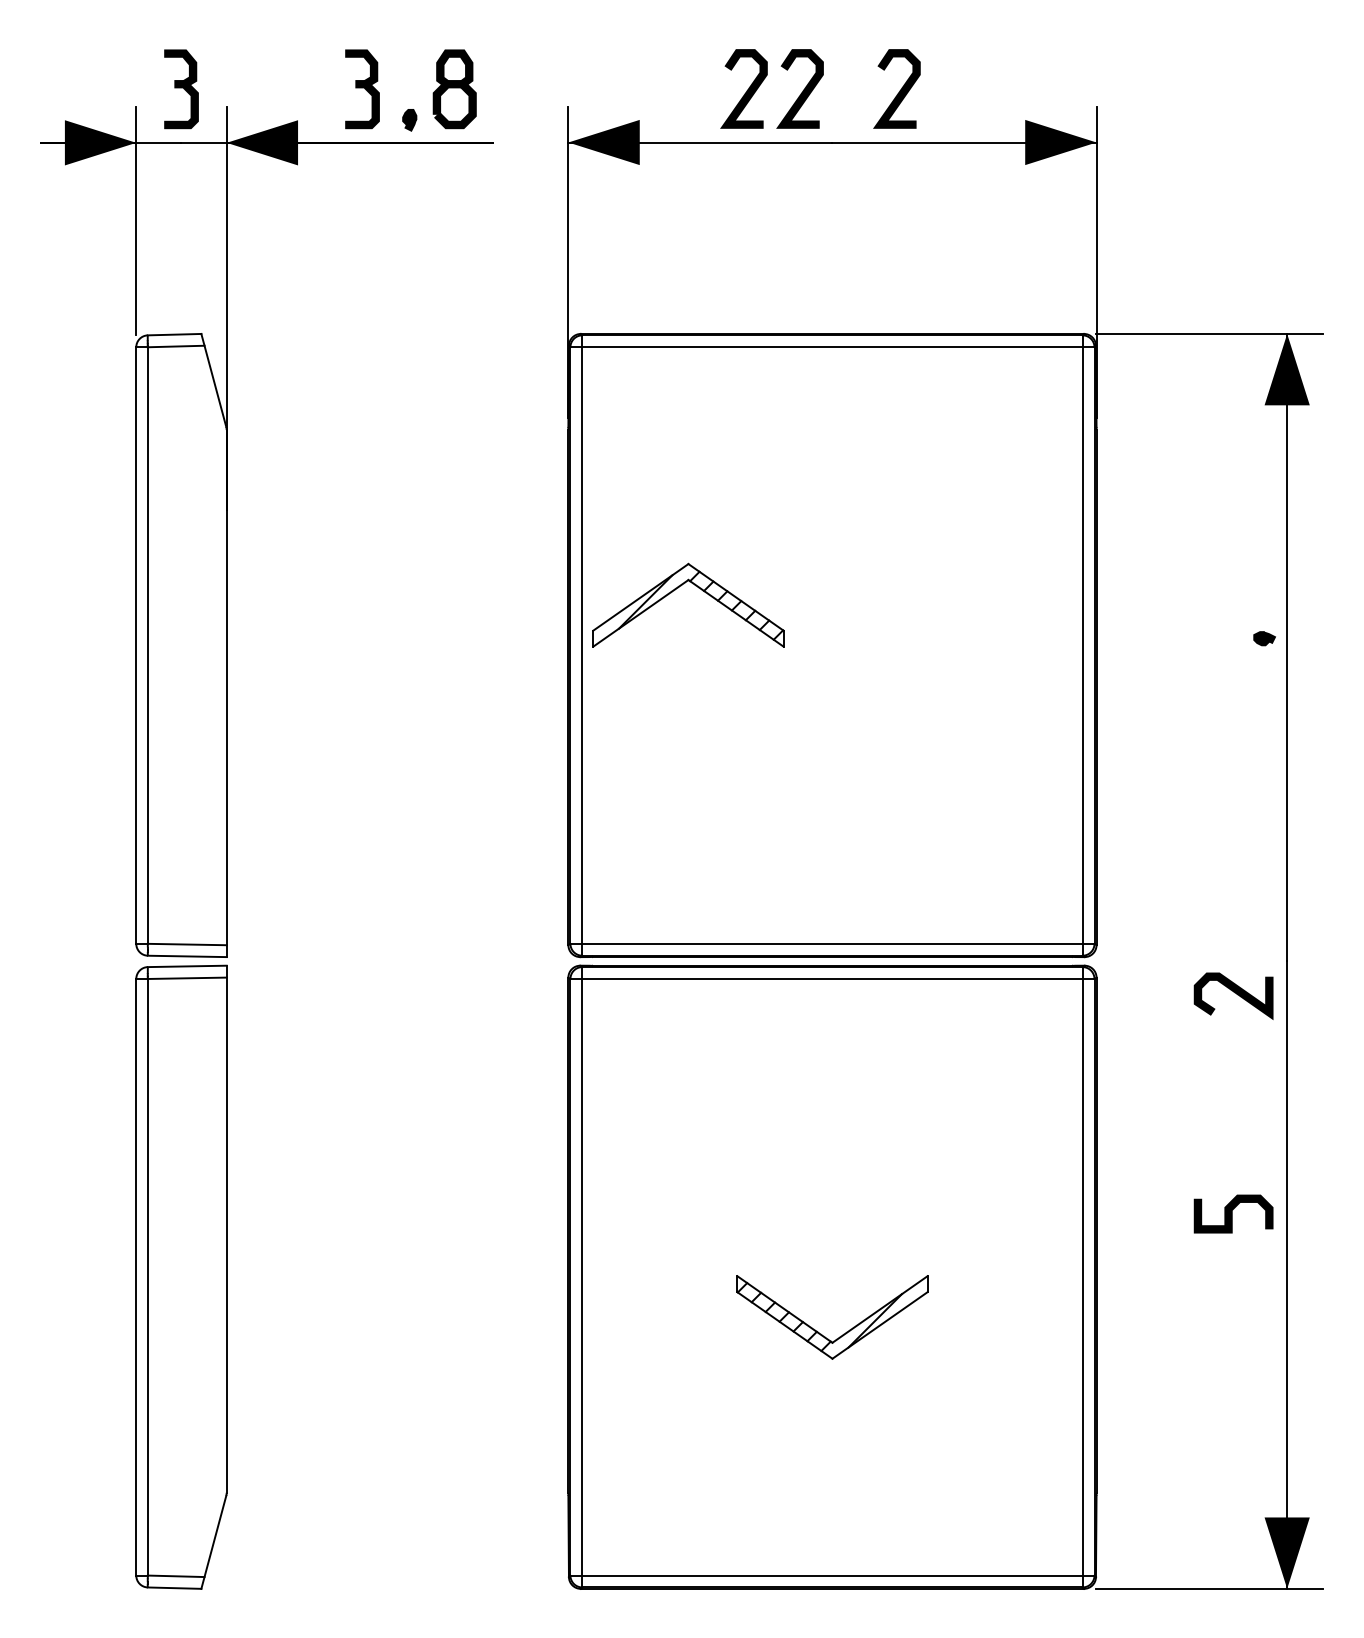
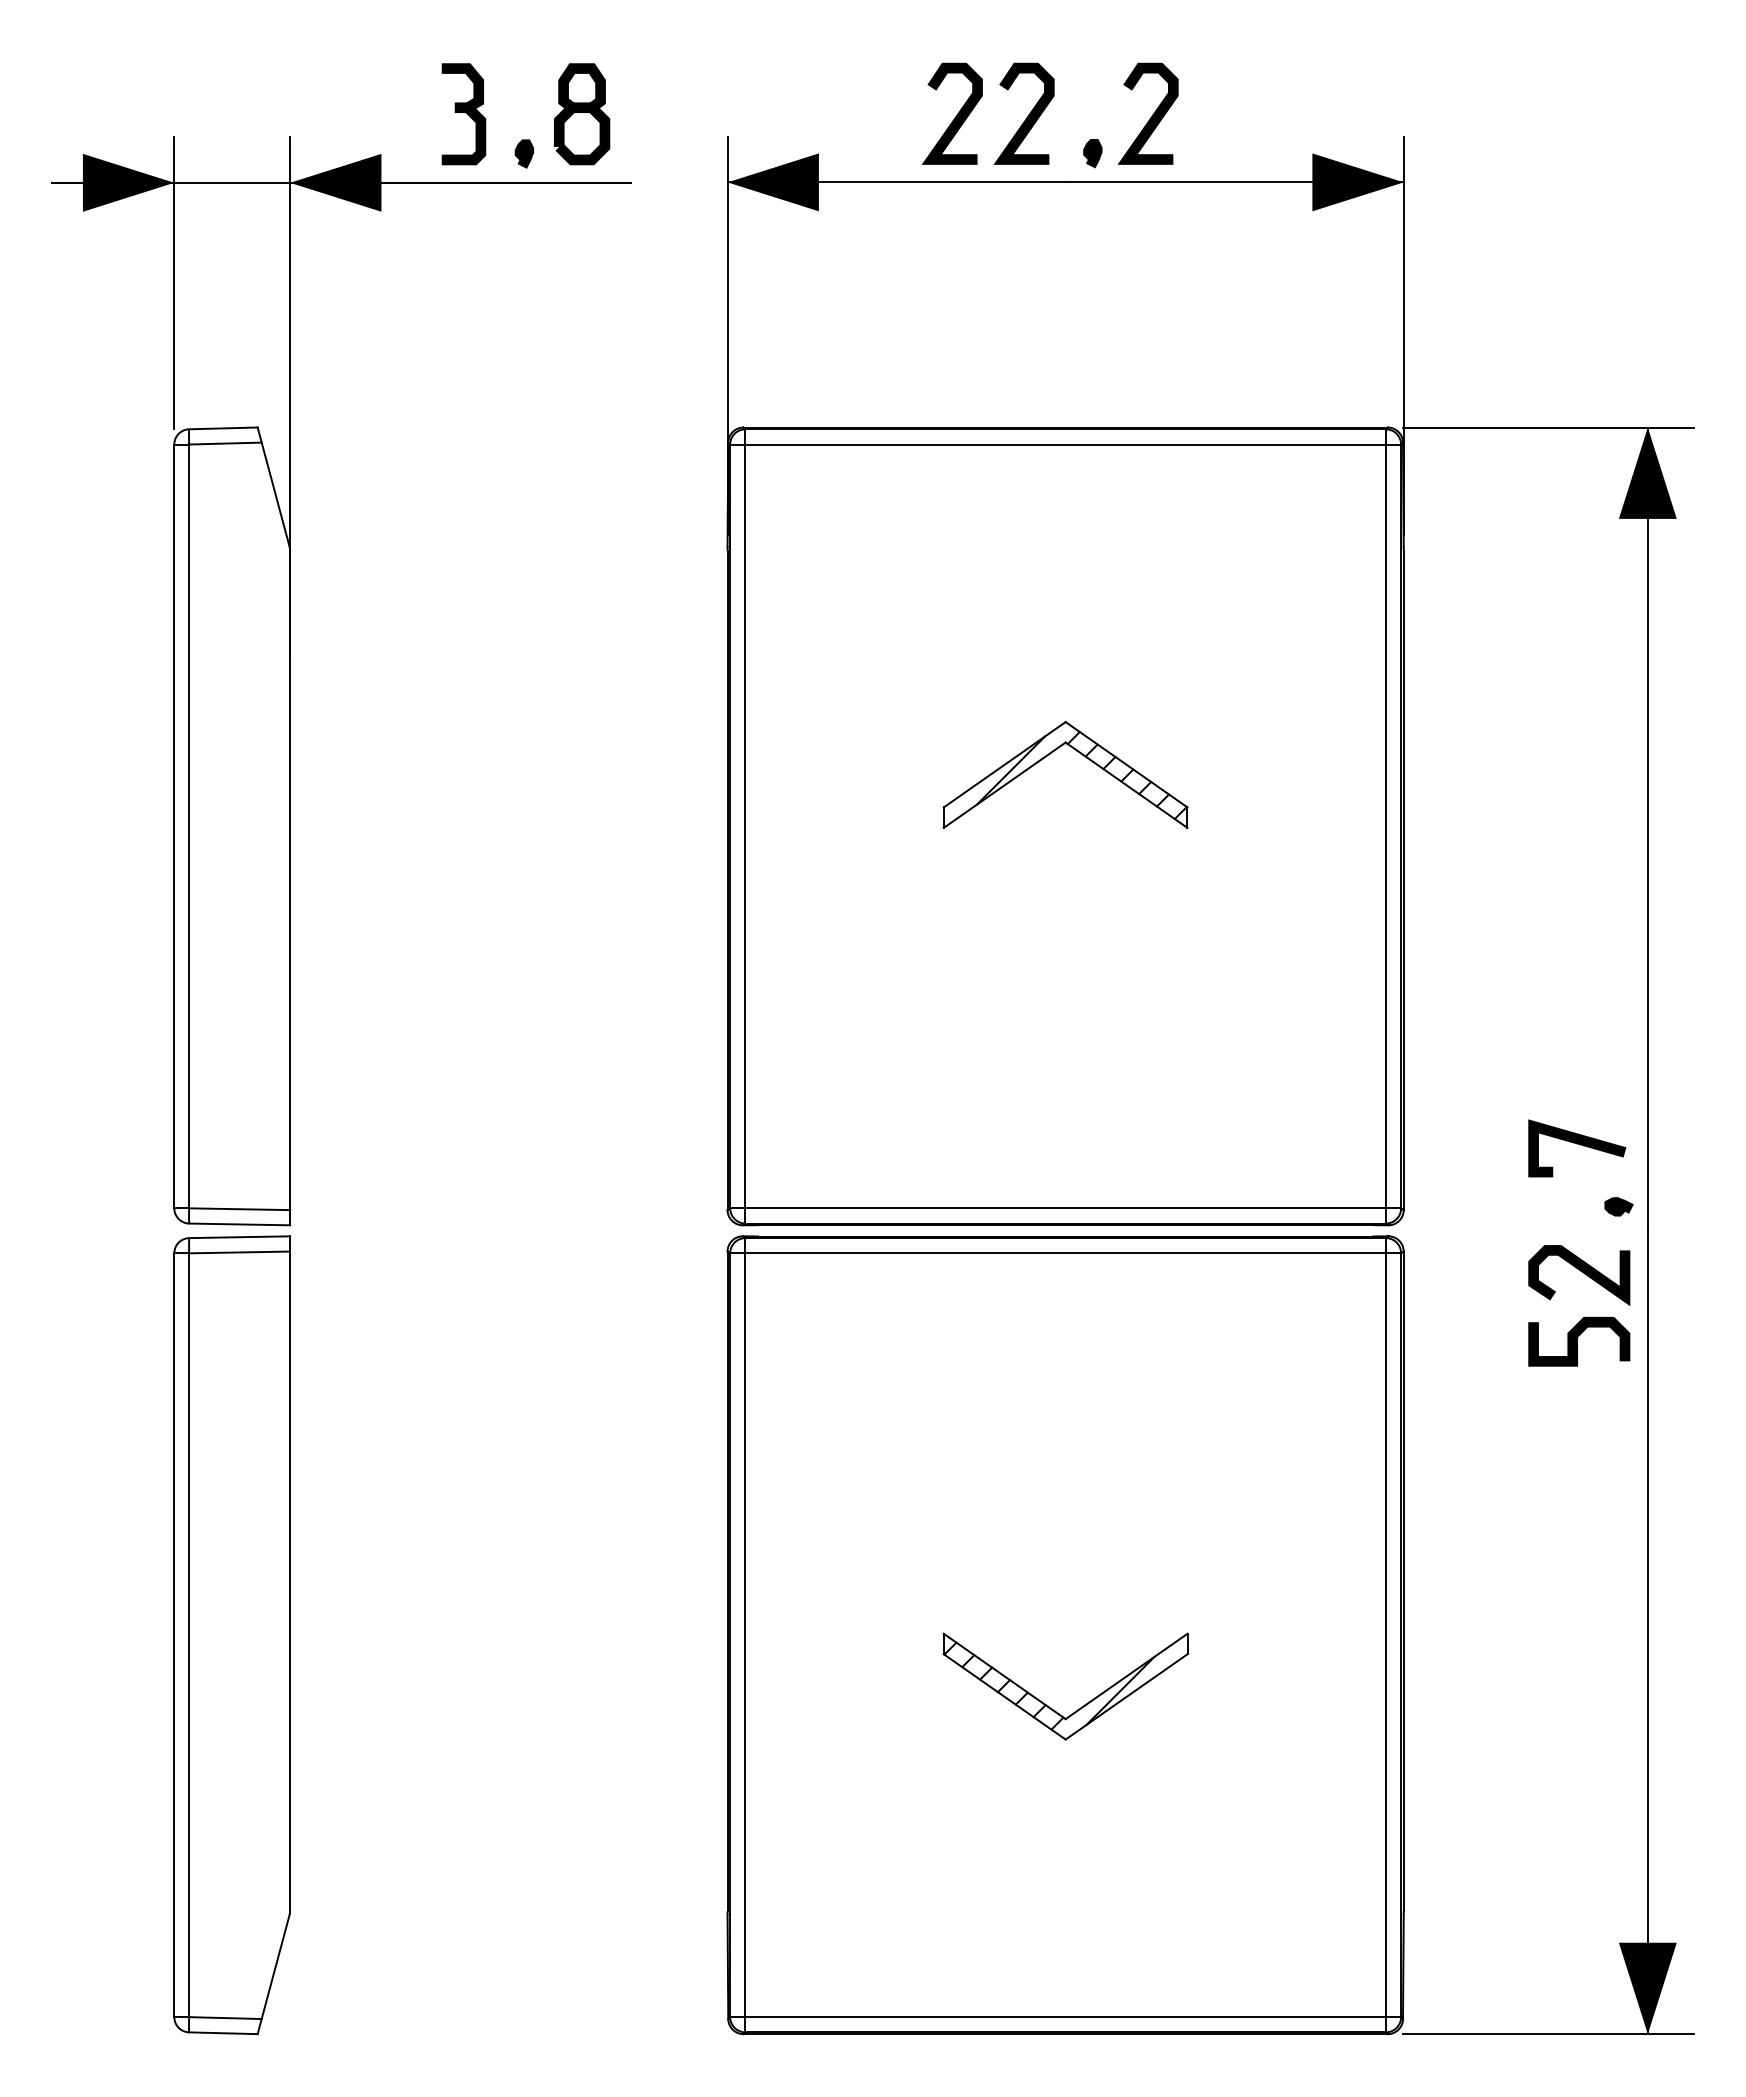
part: (181, 89) -> (232, 114), removed
part: (853, 119) -> (1092, 152), added
part: (678, 588) -> (1052, 753), moved
part: (1264, 638) -> (1618, 1206), moved
line: (1233, 894) -> (1579, 1145), added
curve: (1232, 1213) -> (1577, 1341), moved

